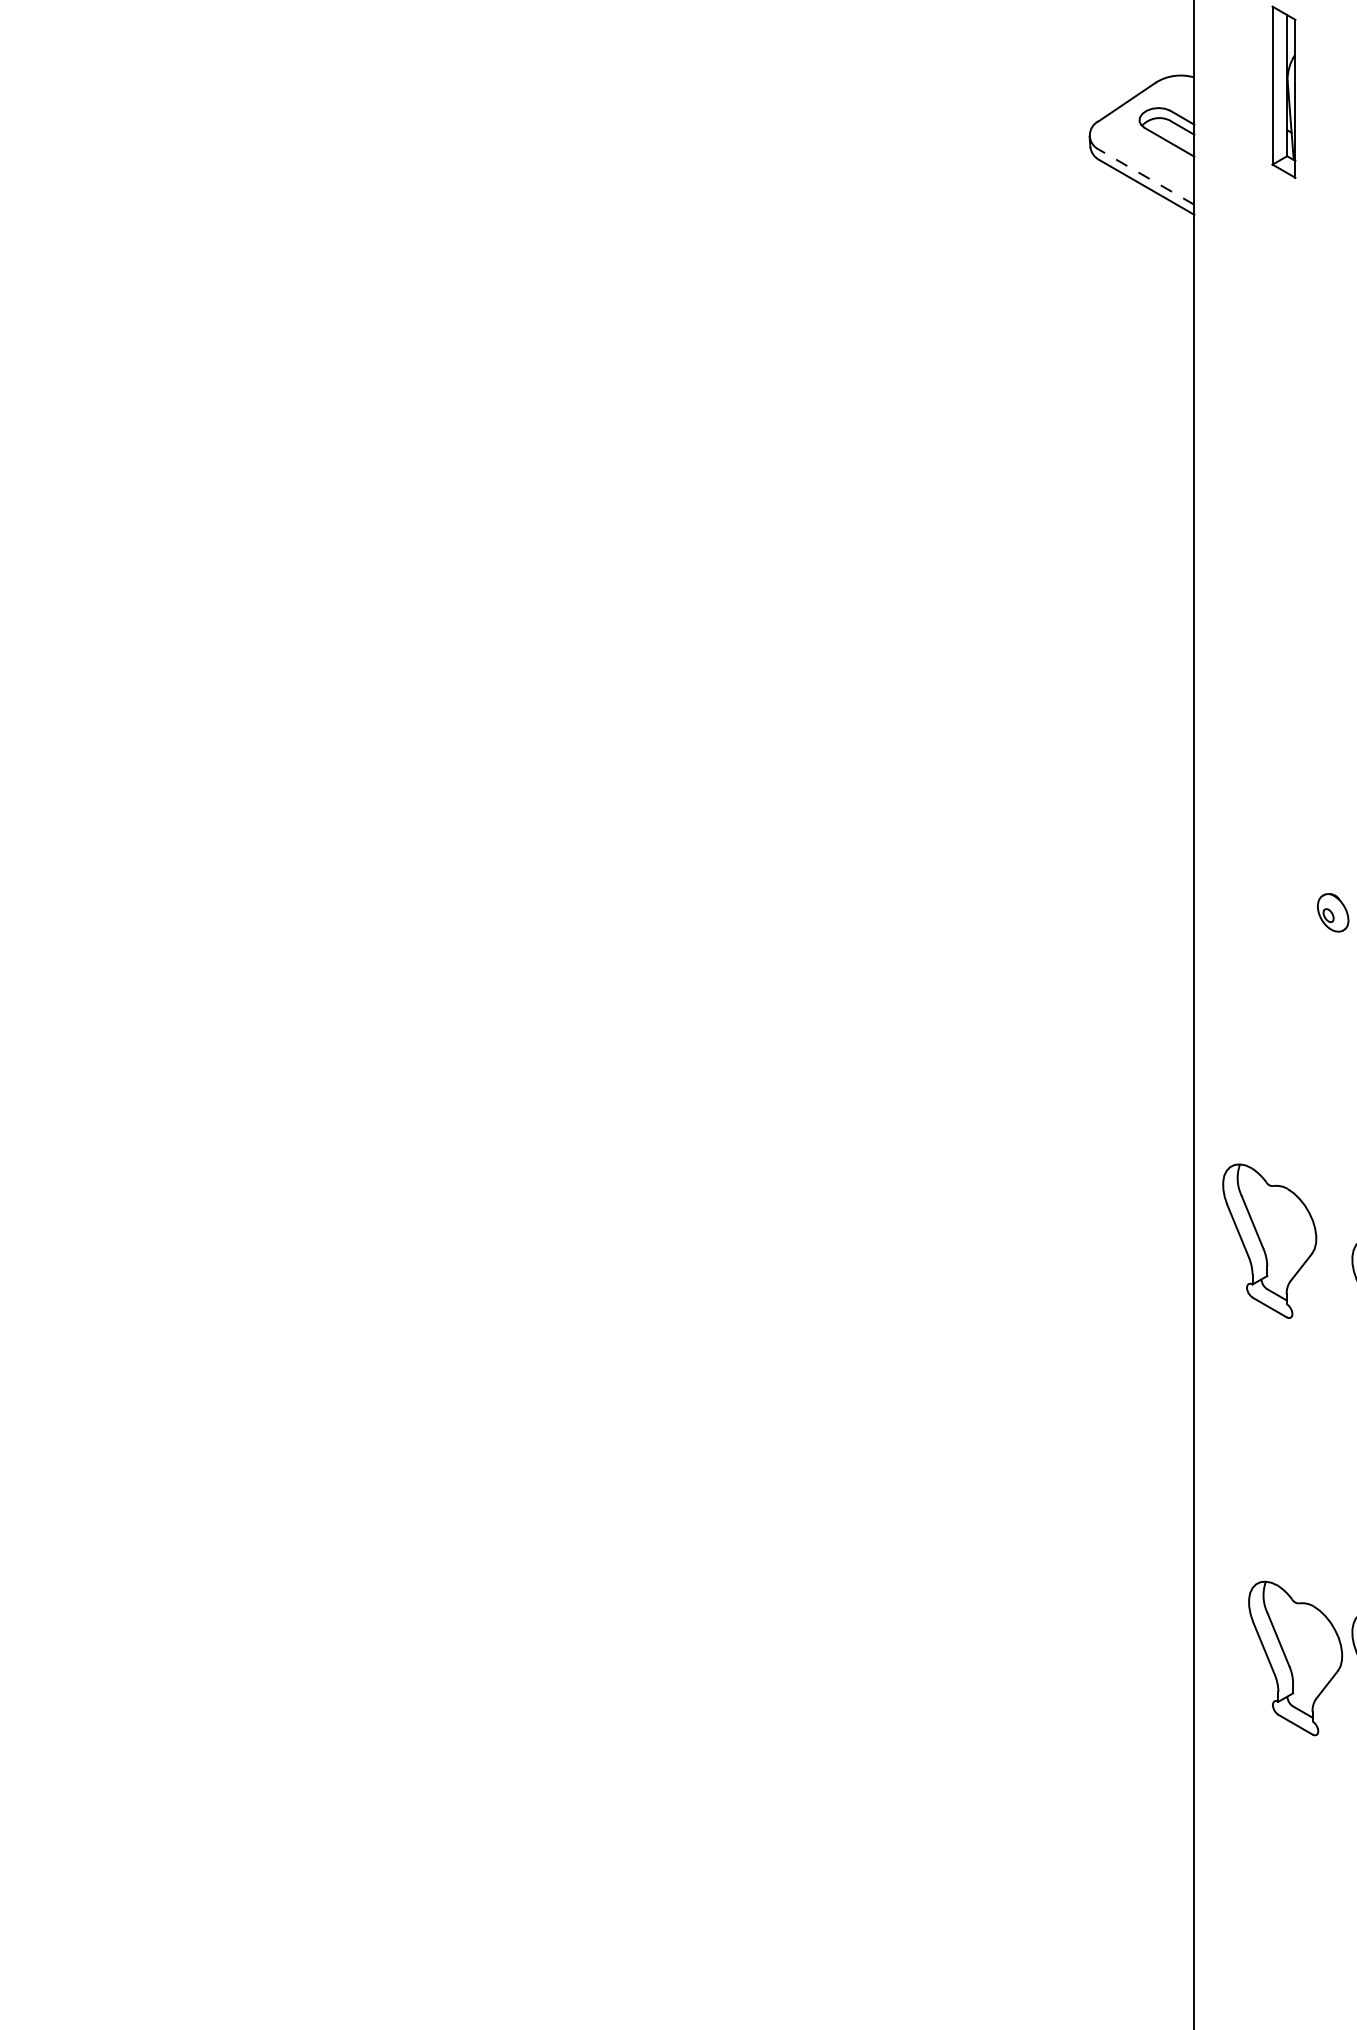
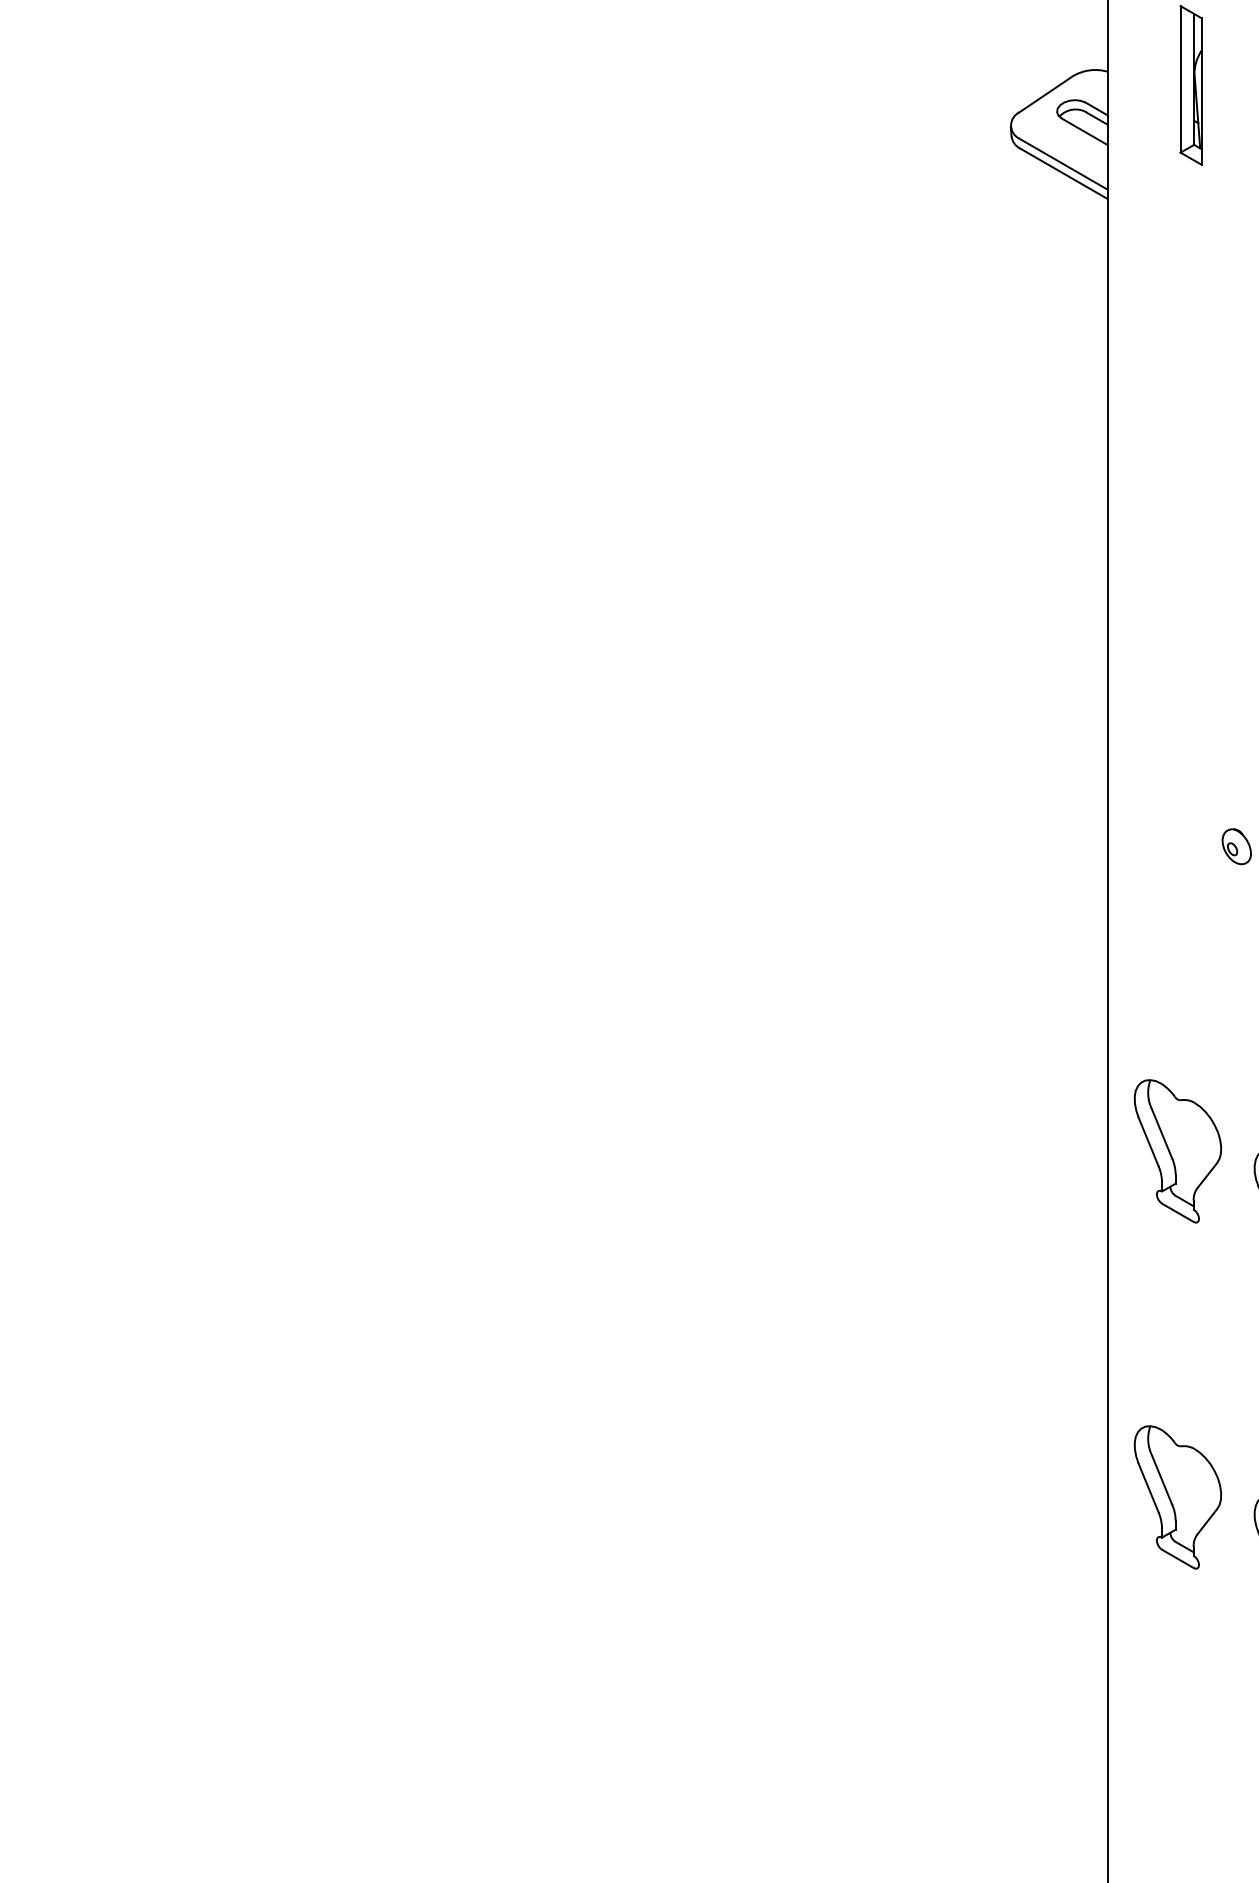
line: (1146, 177) -> (1063, 164), dashed -> solid
part: (1295, 1658) -> (1177, 1497), moved

